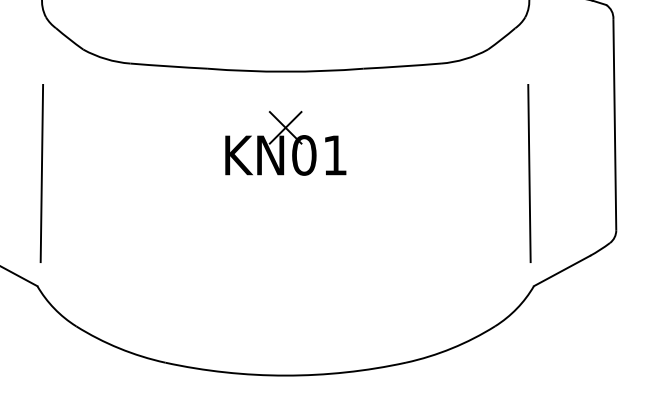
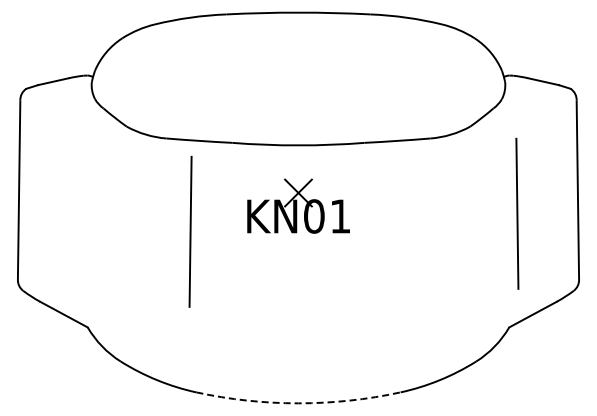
line: (41, 173) -> (190, 231), moved
line: (529, 173) -> (517, 213), moved
arc: (285, 375) -> (298, 403), solid -> dashed

